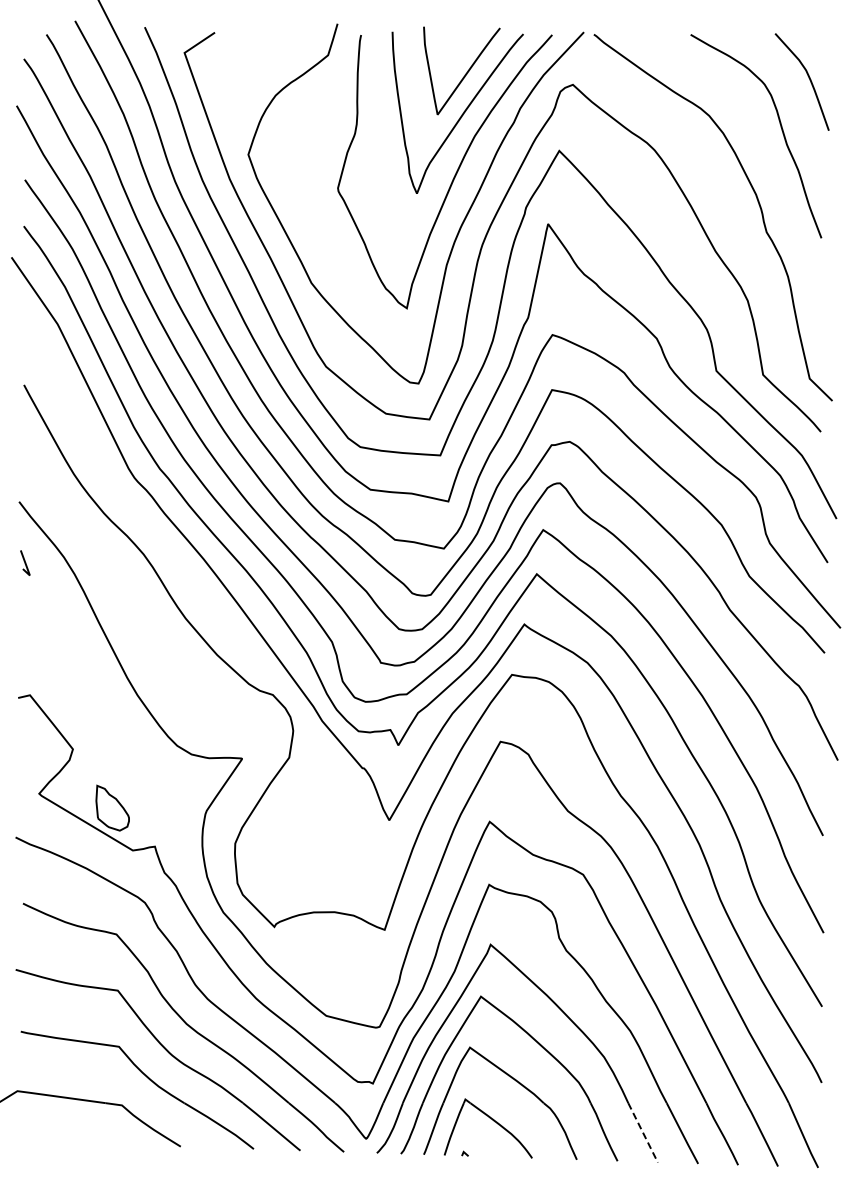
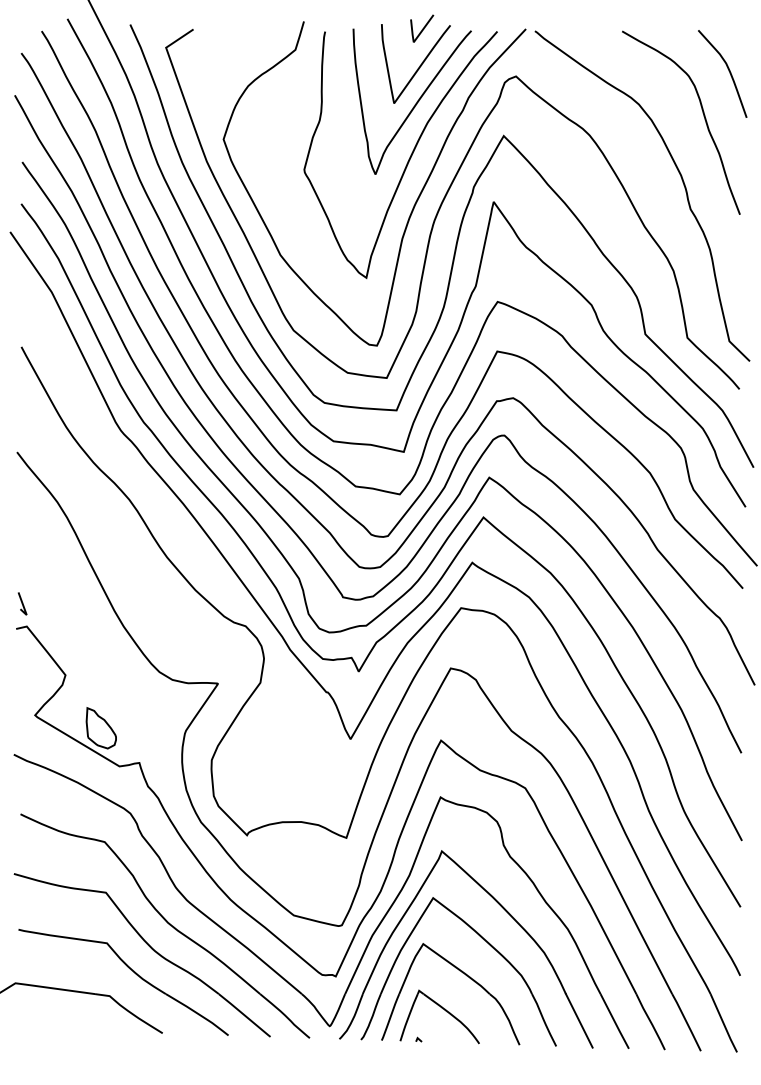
line: (469, 31) -> (422, 28), added
line: (25, 562) -> (22, 603), moved
line: (643, 1133) -> (579, 1021), dashed -> solid

